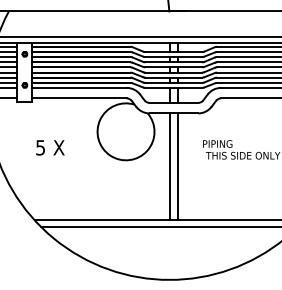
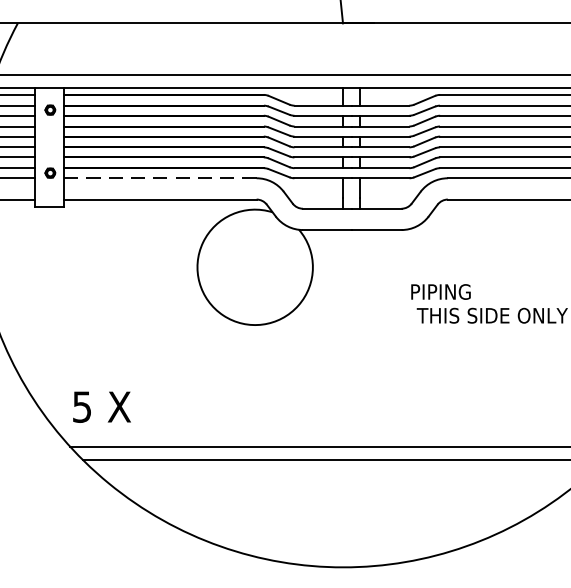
line: (78, 87) -> (158, 177), solid -> dashed
text: (50, 147) -> (102, 406), moved
line: (169, 166) -> (343, 337), removed
line: (177, 166) -> (359, 337), removed

